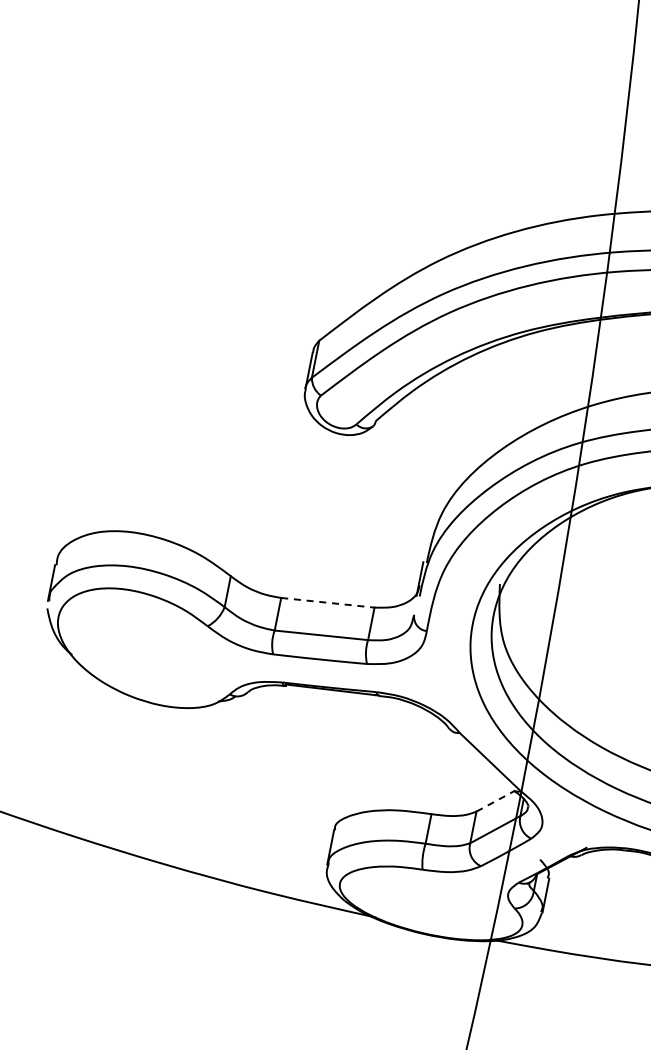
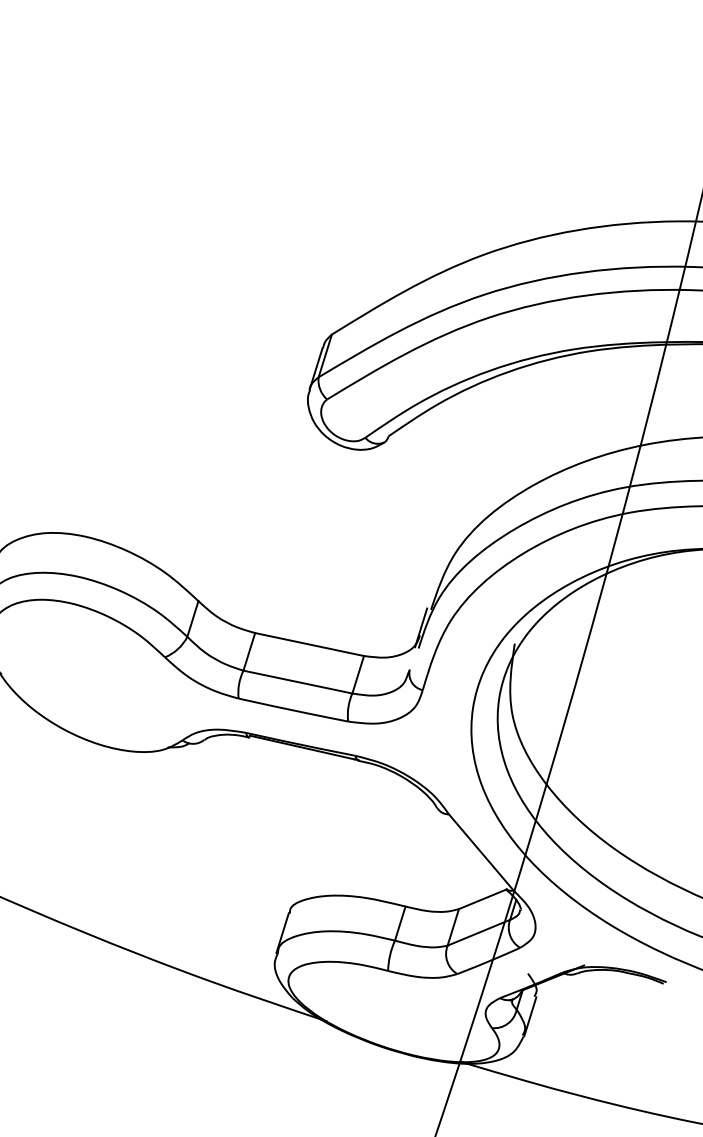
line: (327, 602) -> (309, 644), dashed -> solid
line: (495, 801) -> (482, 899), dashed -> solid

